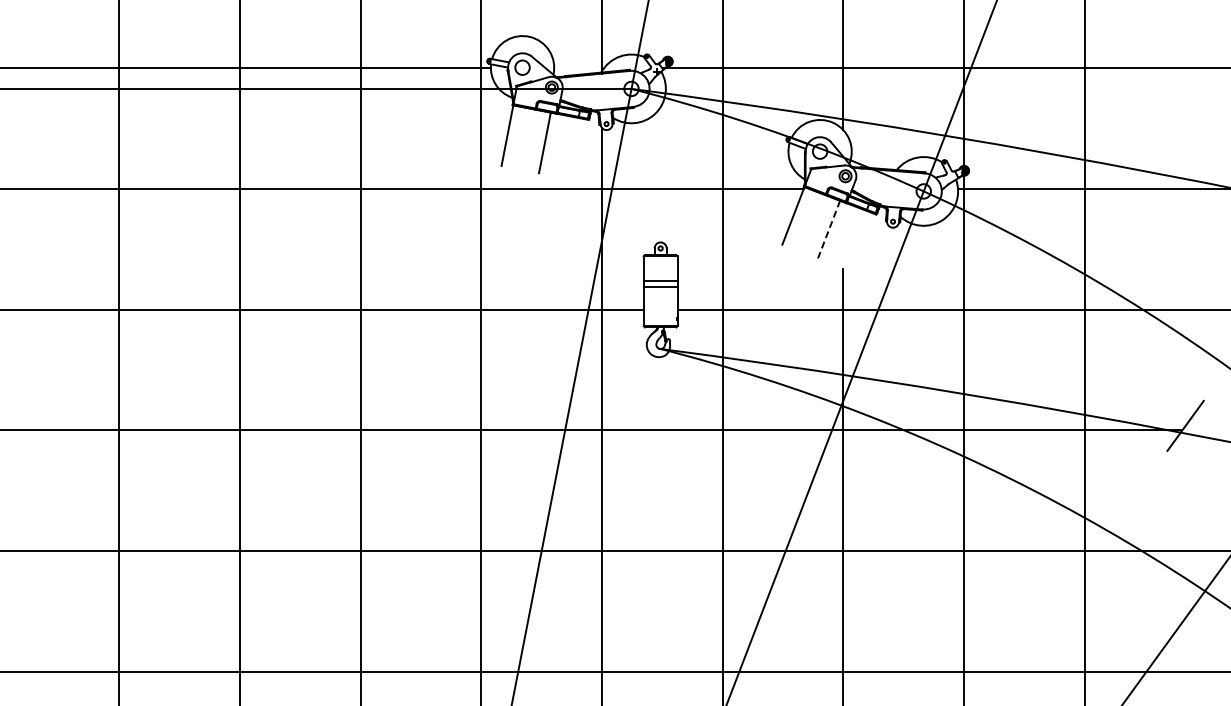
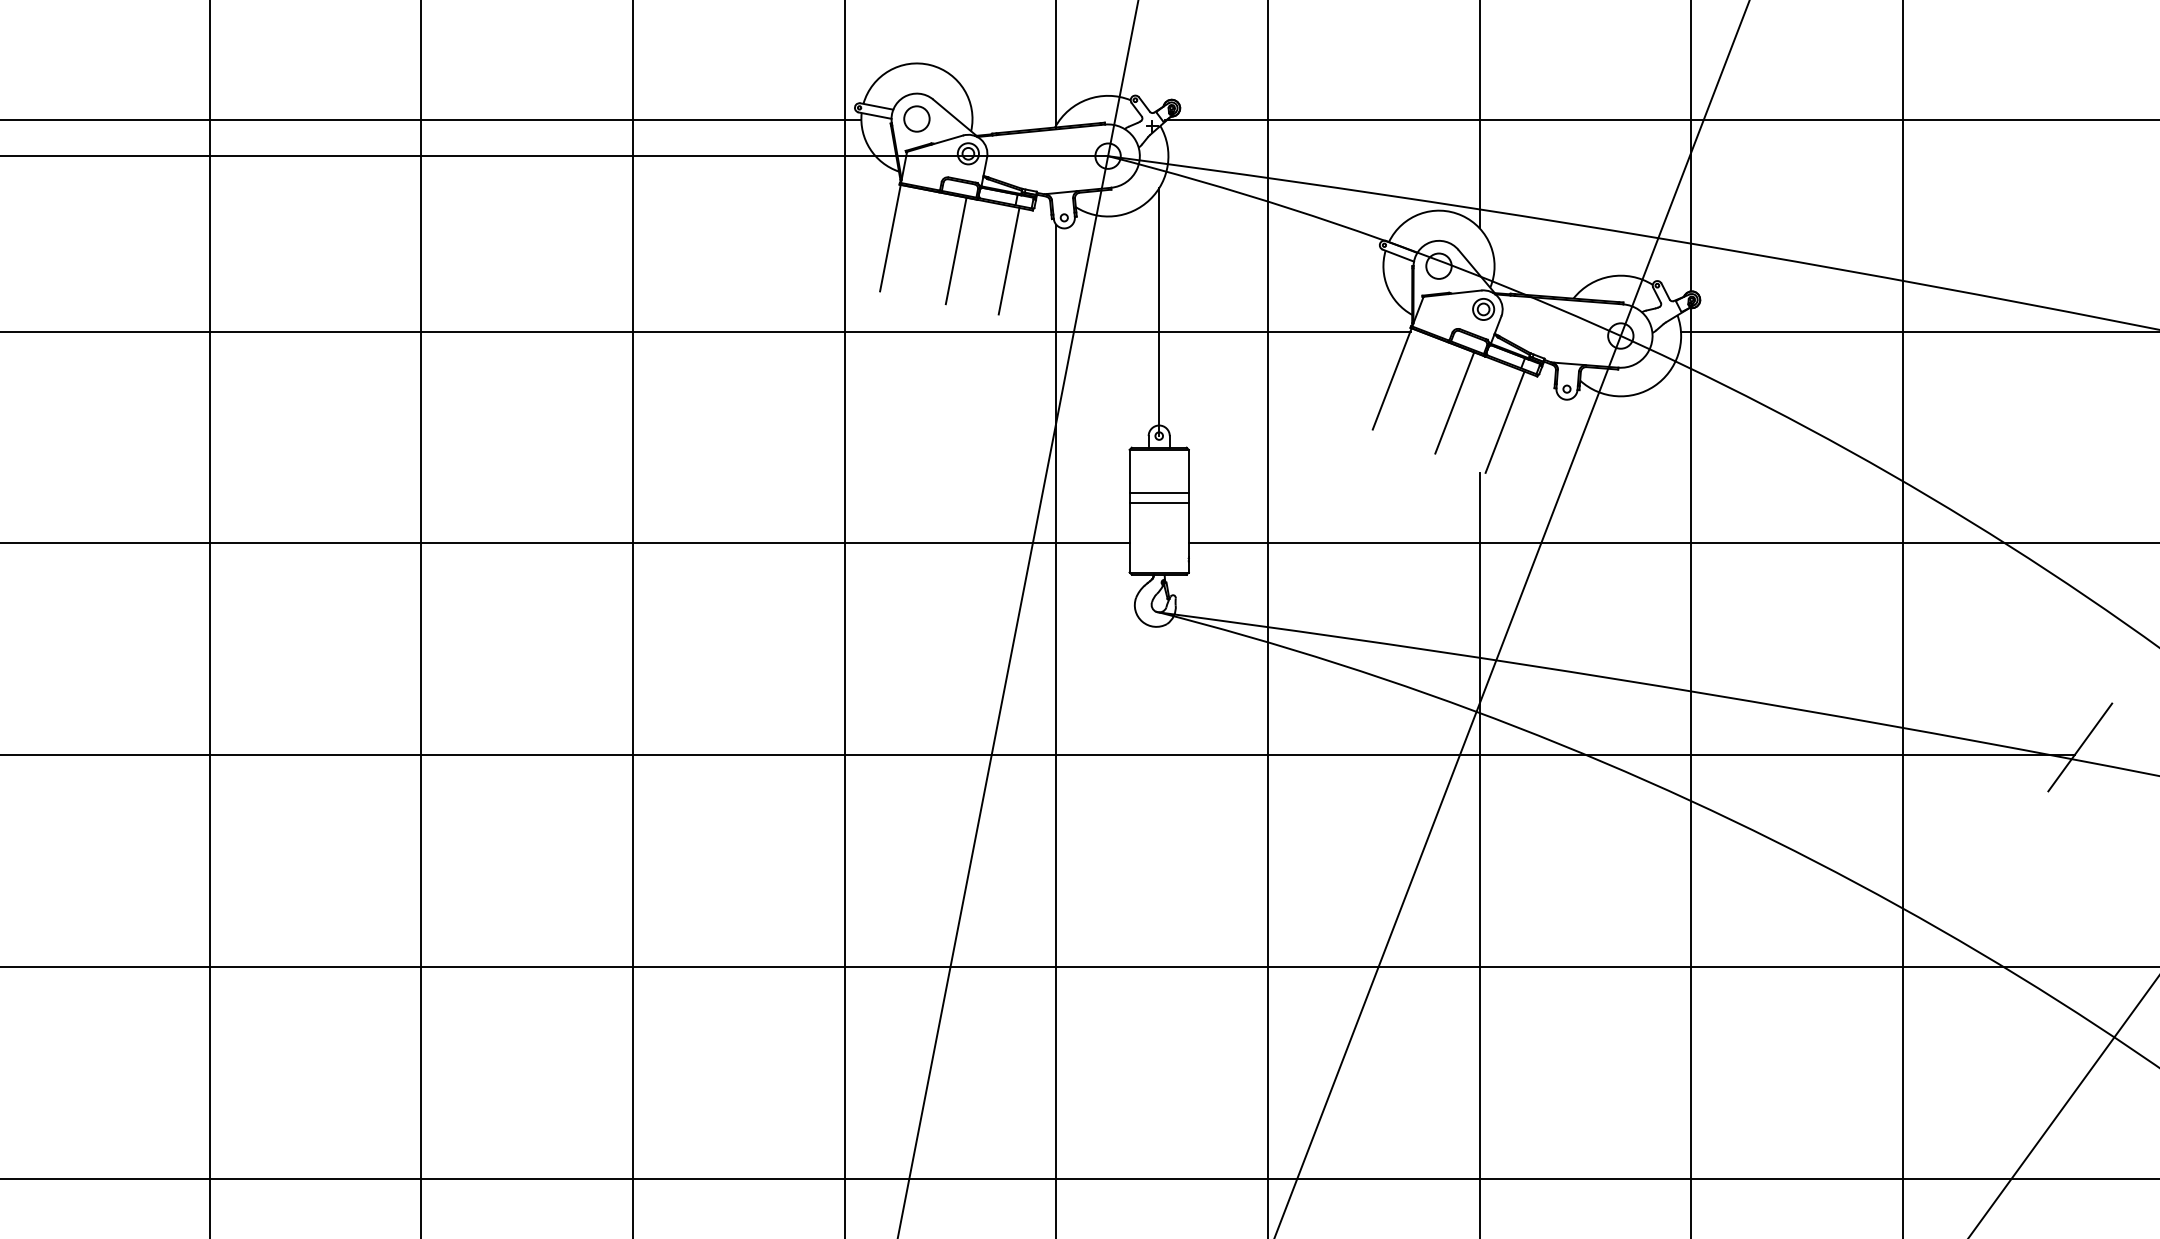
line: (574, 148) -> (1008, 260), added
line: (660, 177) -> (1158, 311), added
line: (829, 229) -> (1455, 402), dashed -> solid
line: (857, 240) -> (1504, 422), added

